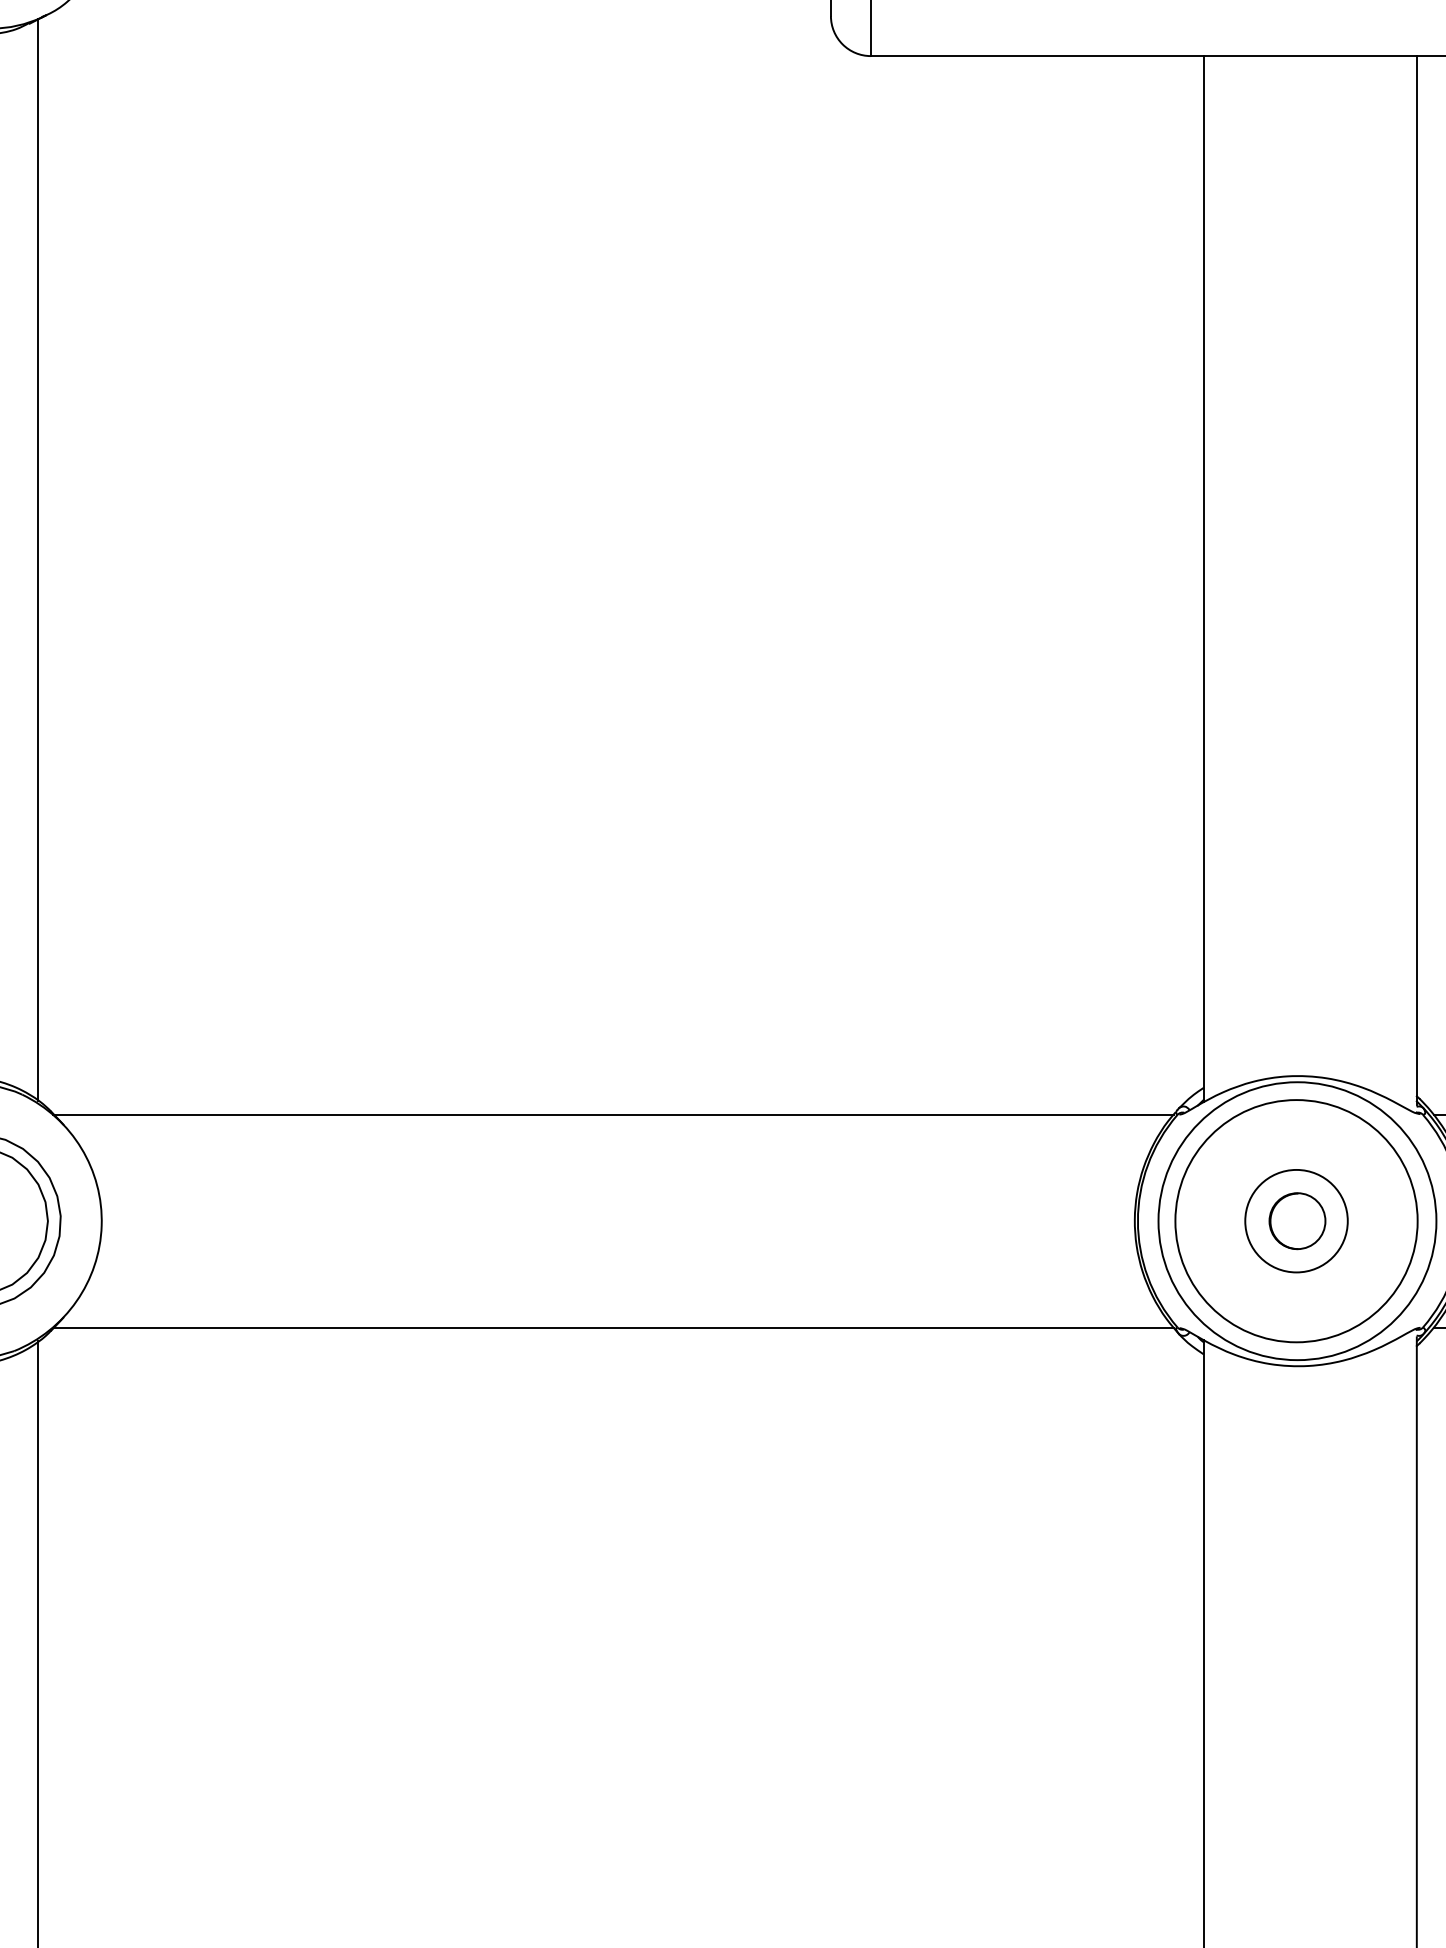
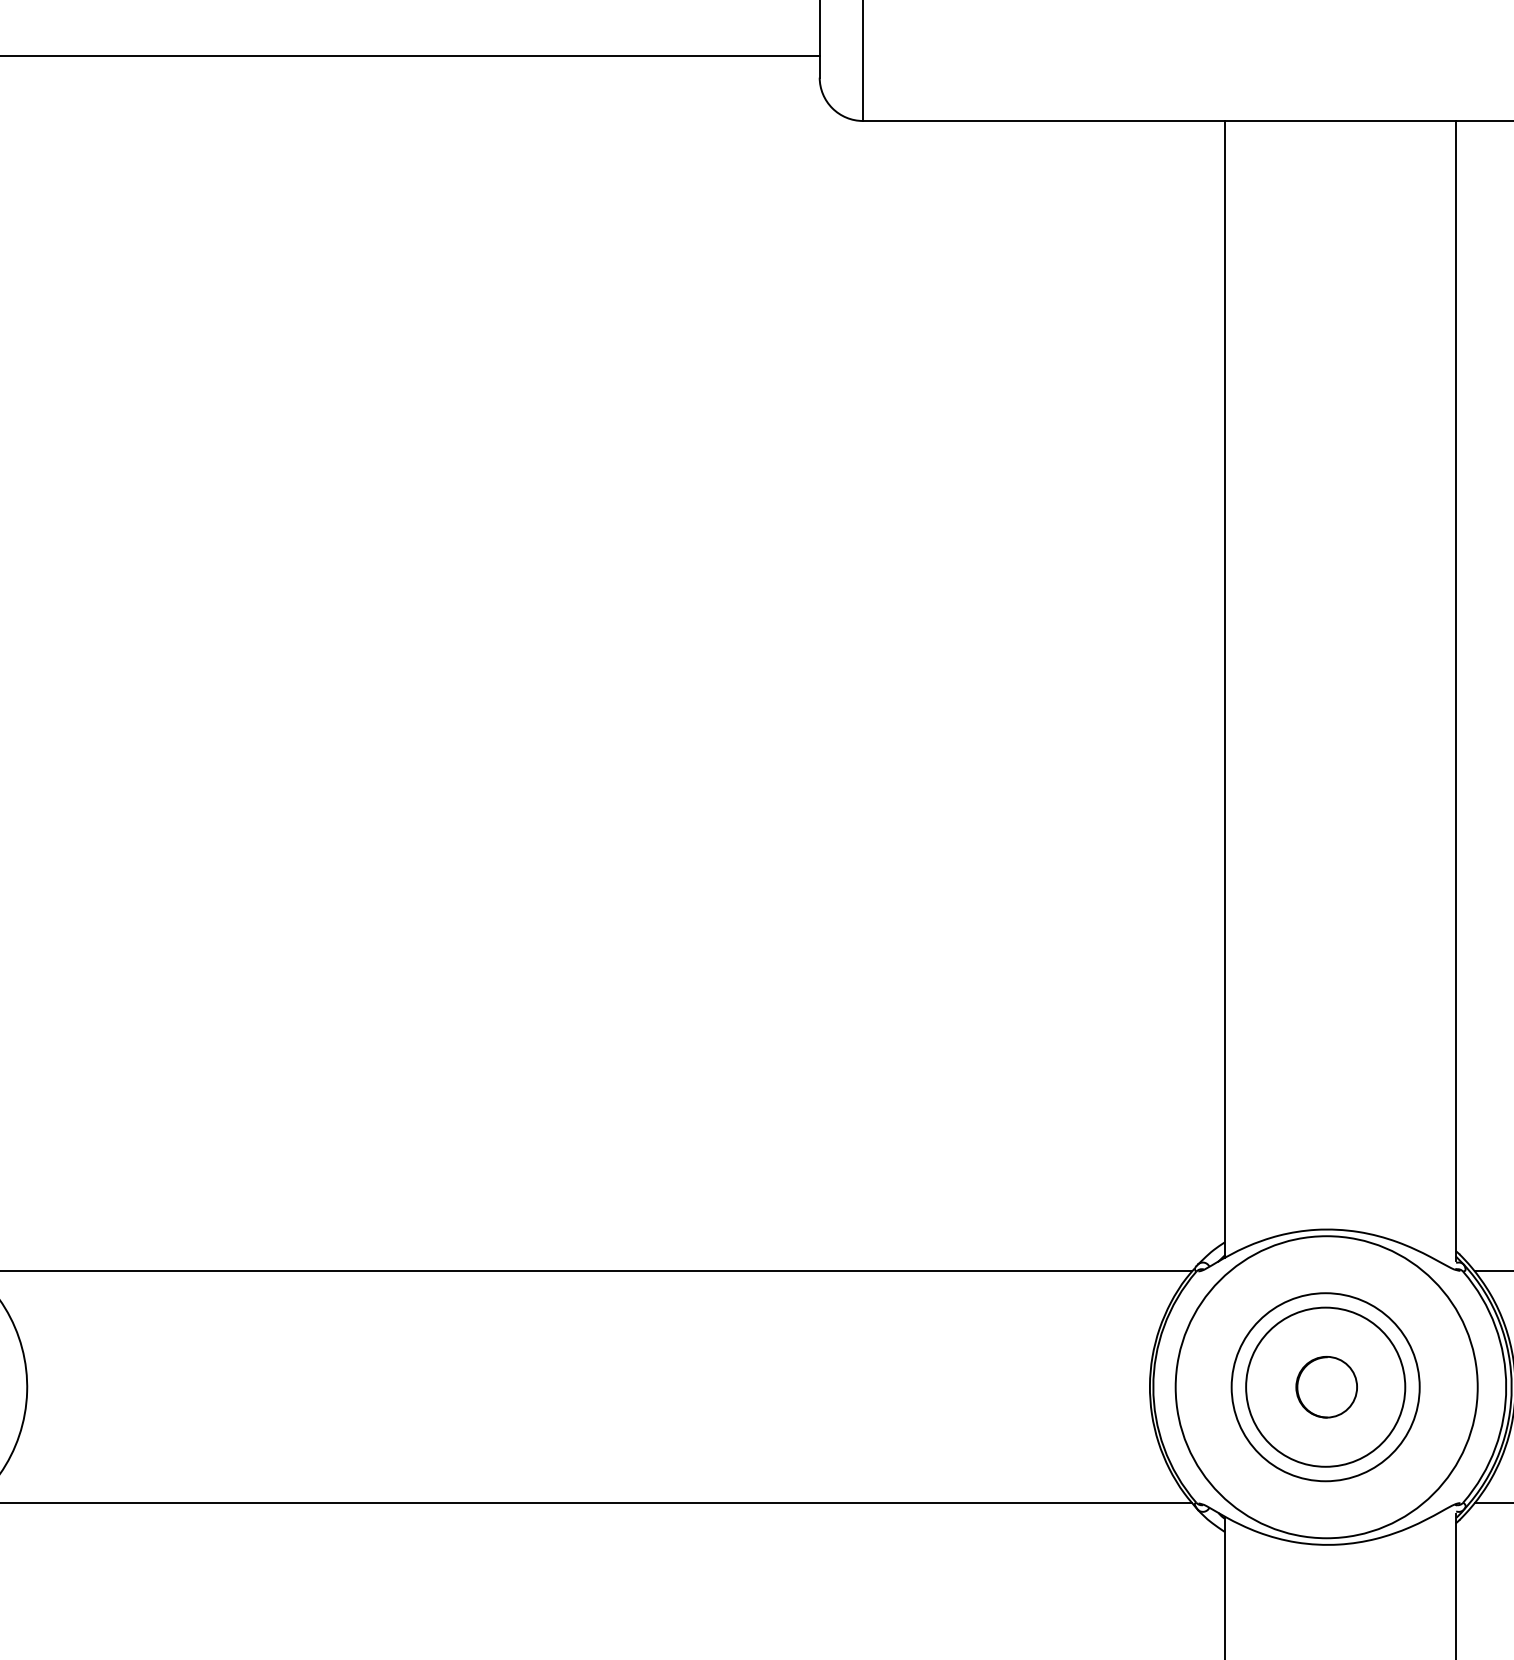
circle: (1296, 1220) -> (1325, 1386), size x0.71
circle: (1296, 1220) -> (1325, 1386), size x1.43

